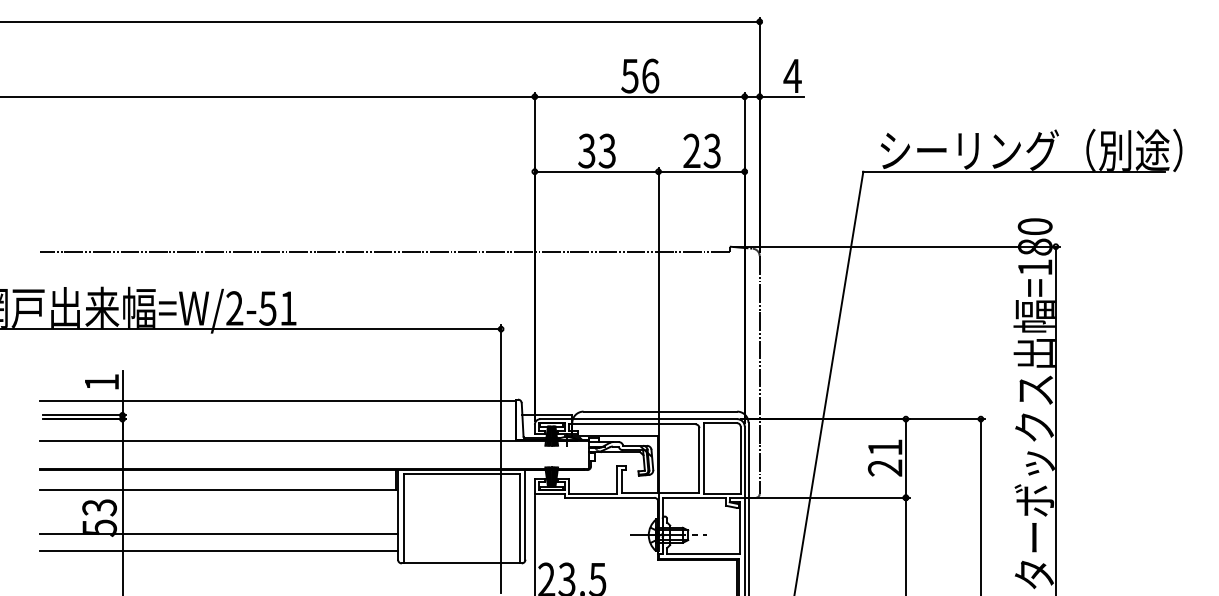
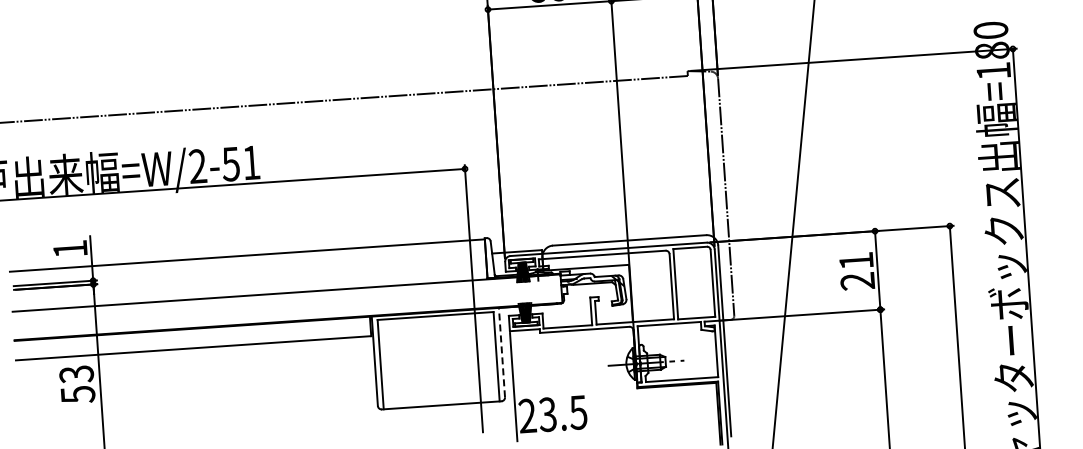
line: (525, 514) -> (501, 352), solid -> dashed
line: (219, 533) -> (197, 391), removed
line: (219, 550) -> (199, 408), removed

